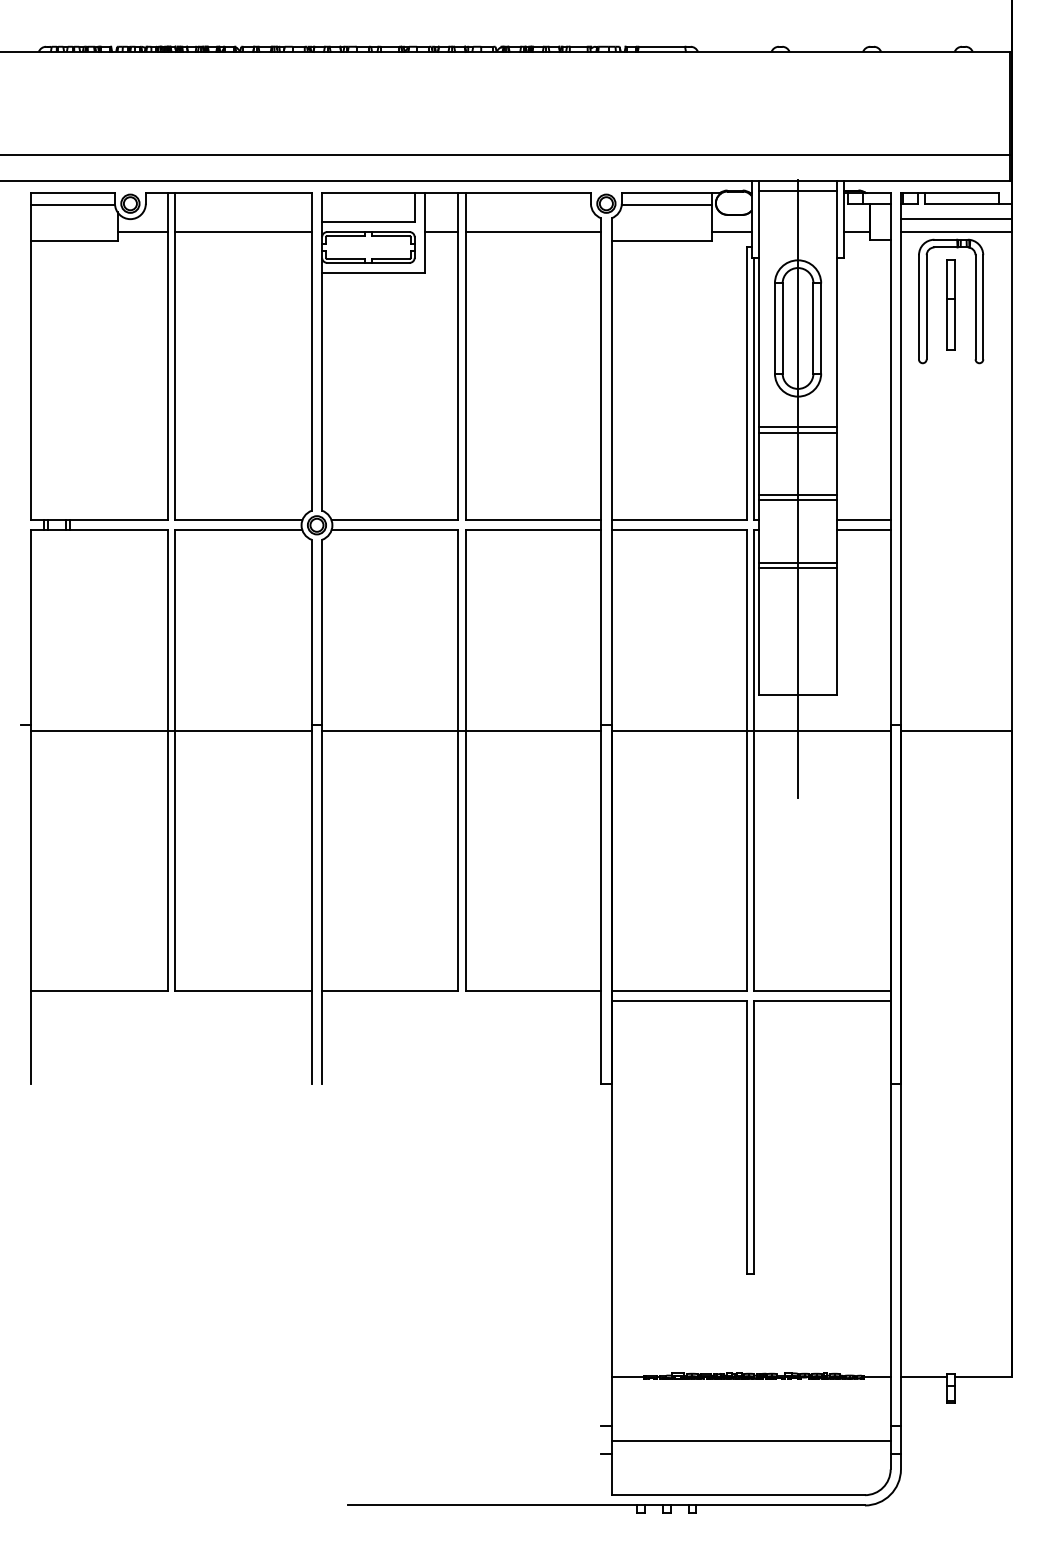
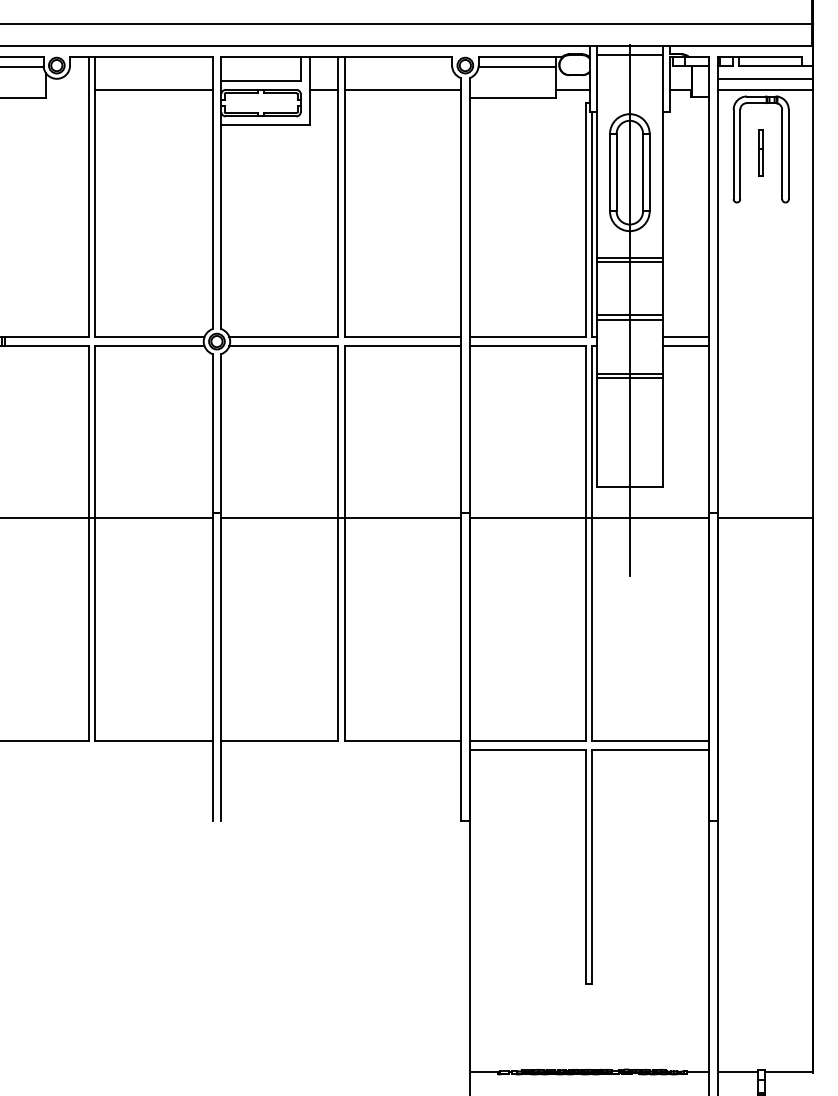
line: (142, 232) -> (67, 90), removed
part: (950, 304) -> (760, 152), size x0.6

